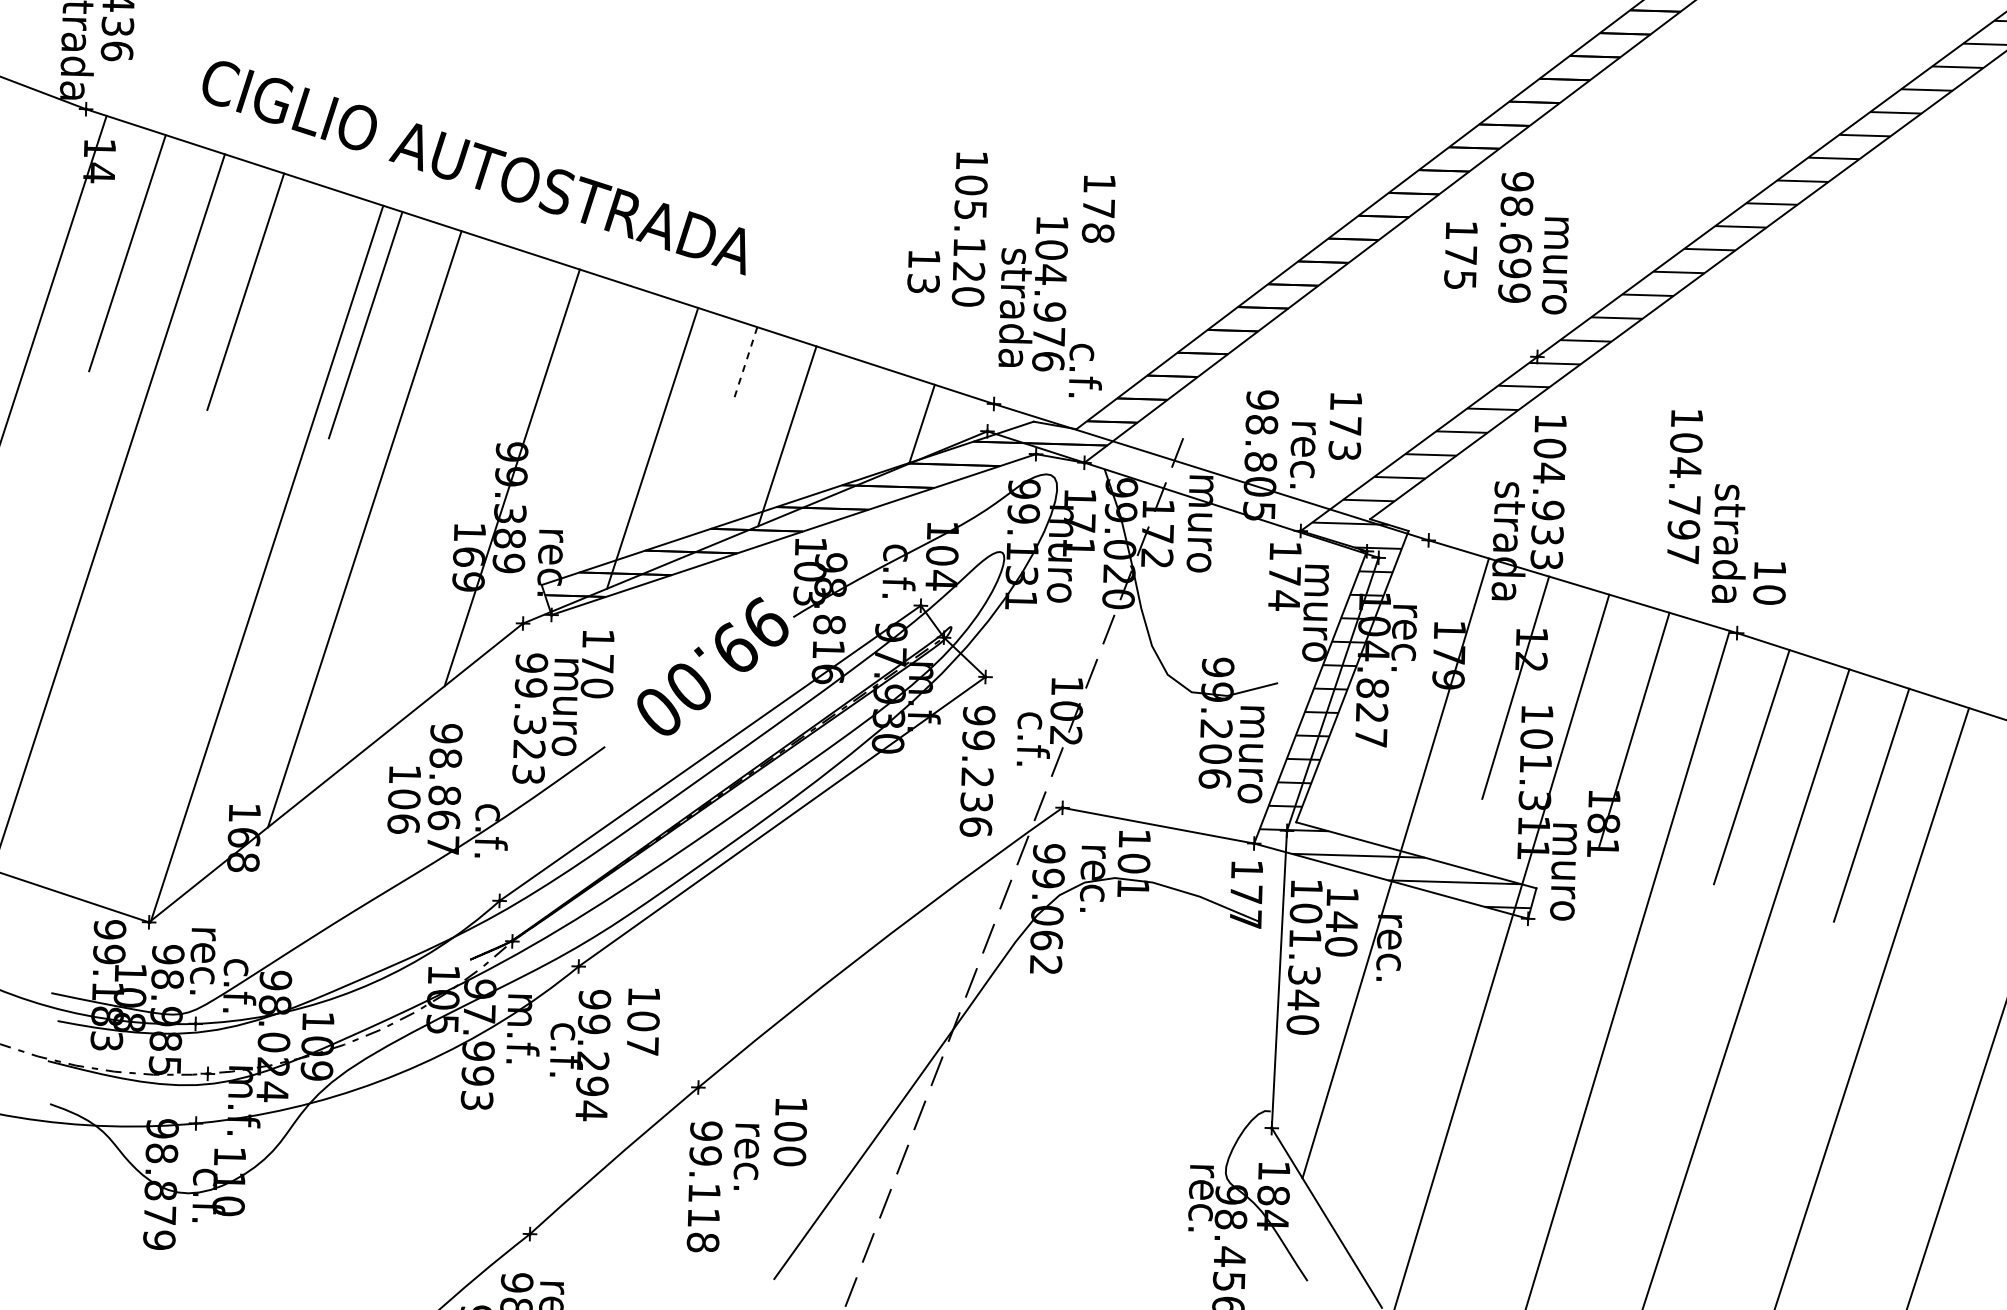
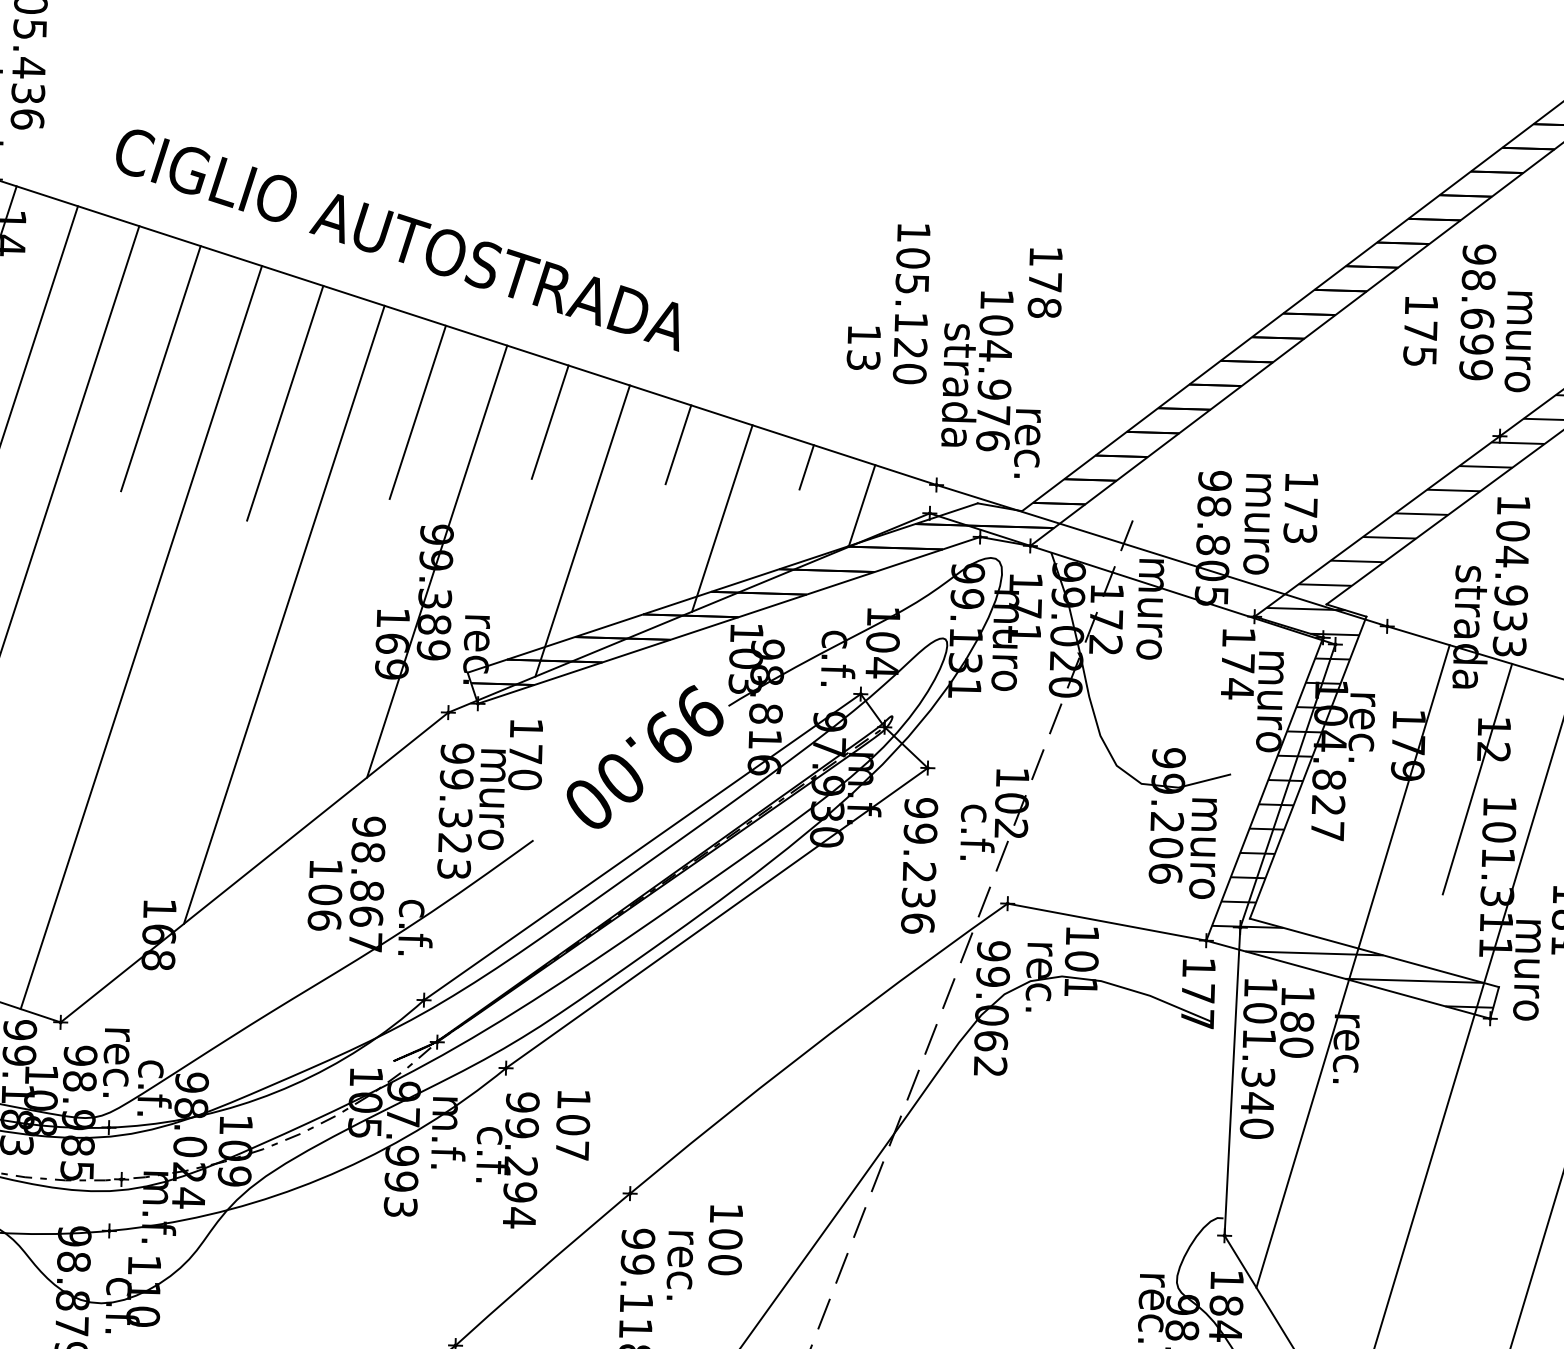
line: (493, 333) -> (417, 411), added
line: (621, 343) -> (550, 422), added
text: (1084, 360) -> (1030, 439), c.f. -> rec.
line: (745, 365) -> (678, 445), dashed -> solid
line: (868, 386) -> (806, 466), added
text: (1302, 441) -> (1256, 523), rec. -> muro
line: (266, 563) -> (140, 636), moved
text: (1341, 921) -> (1296, 1021), 140 -> 180

